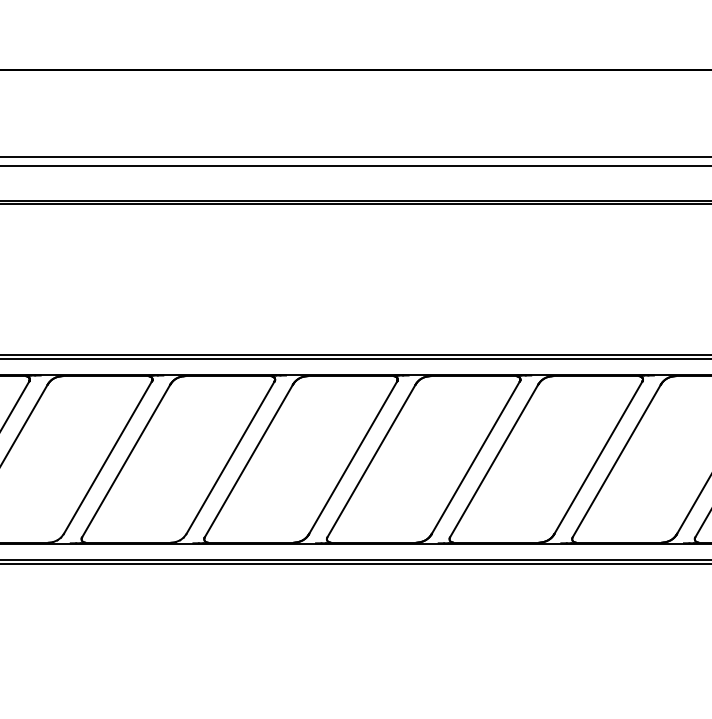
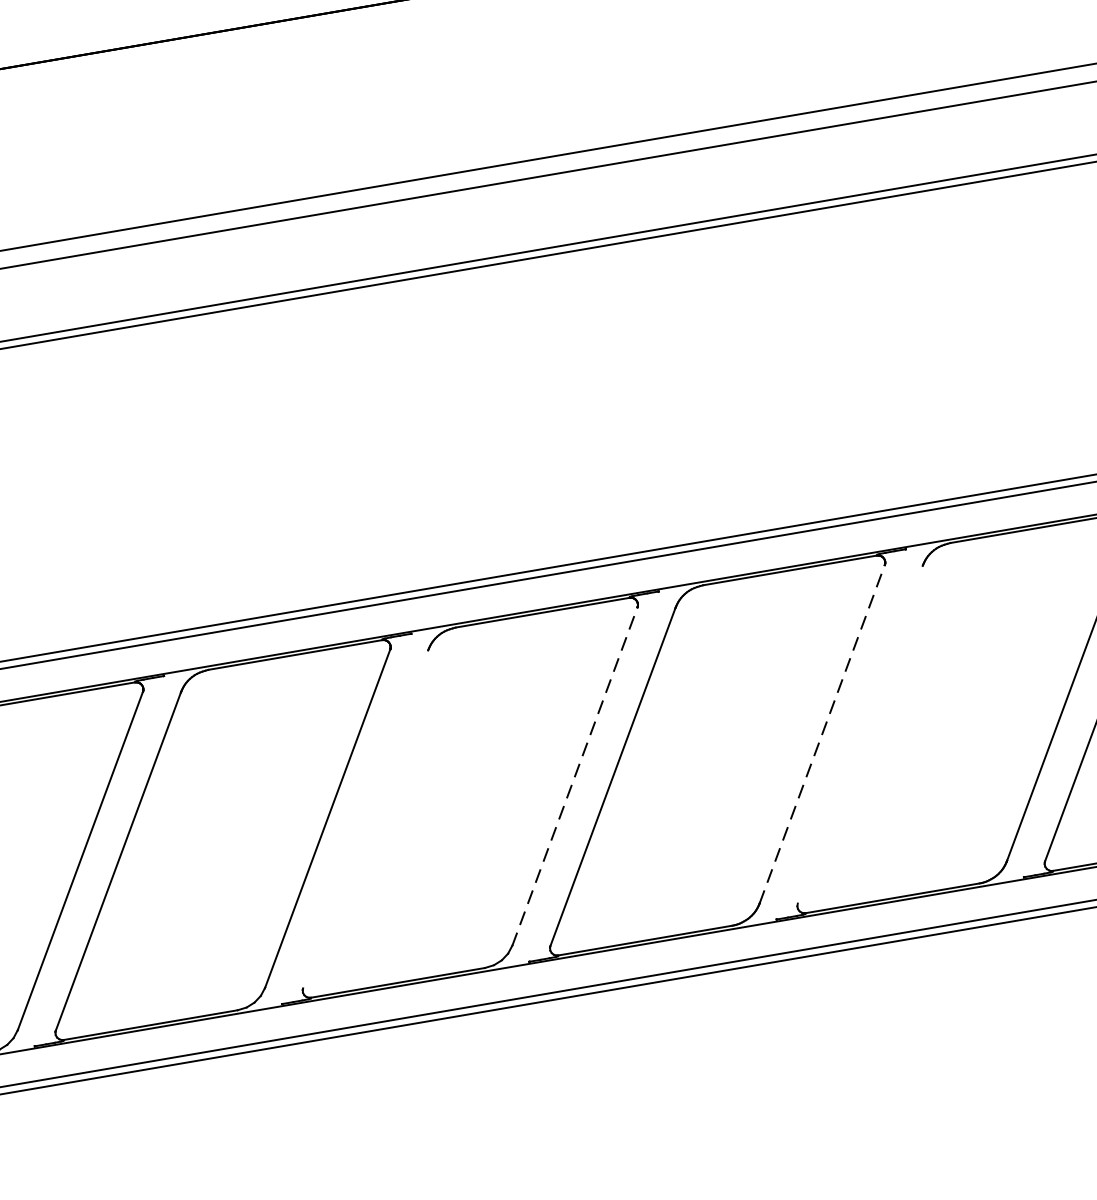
line: (230, 457) -> (574, 775), solid -> dashed
line: (353, 457) -> (822, 733), solid -> dashed
line: (125, 460) -> (364, 818), removed
line: (371, 460) -> (860, 733), removed

